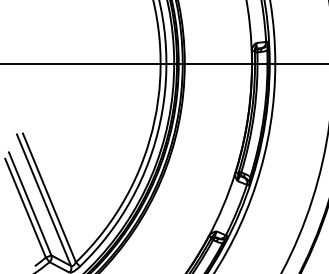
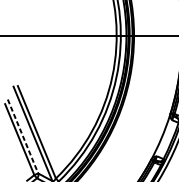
line: (30, 203) -> (23, 136), solid -> dashed

